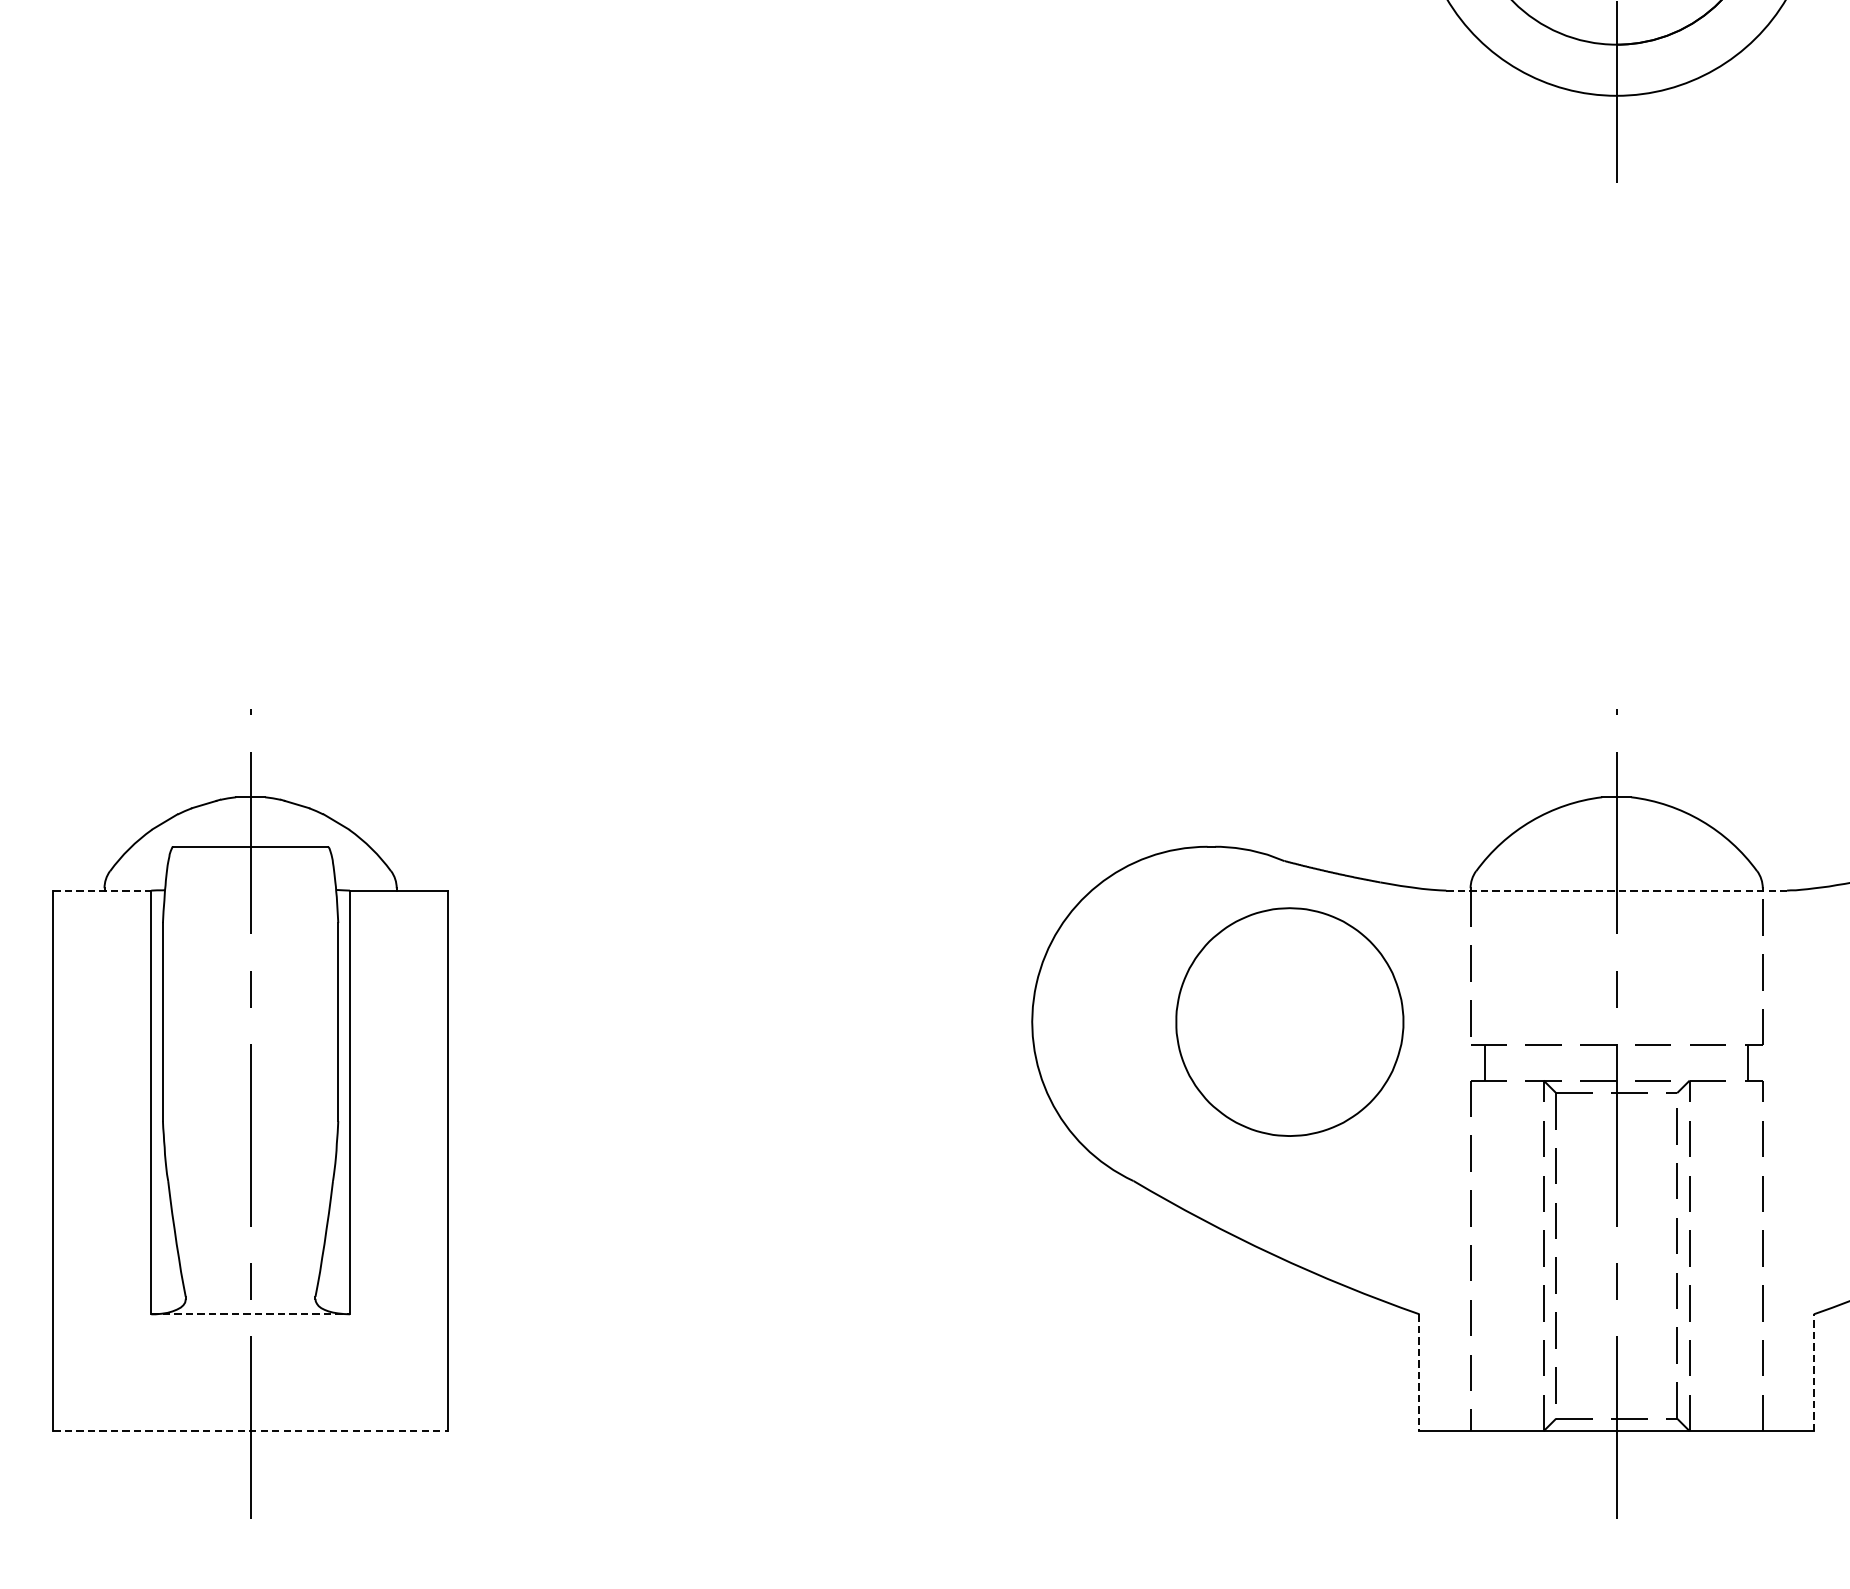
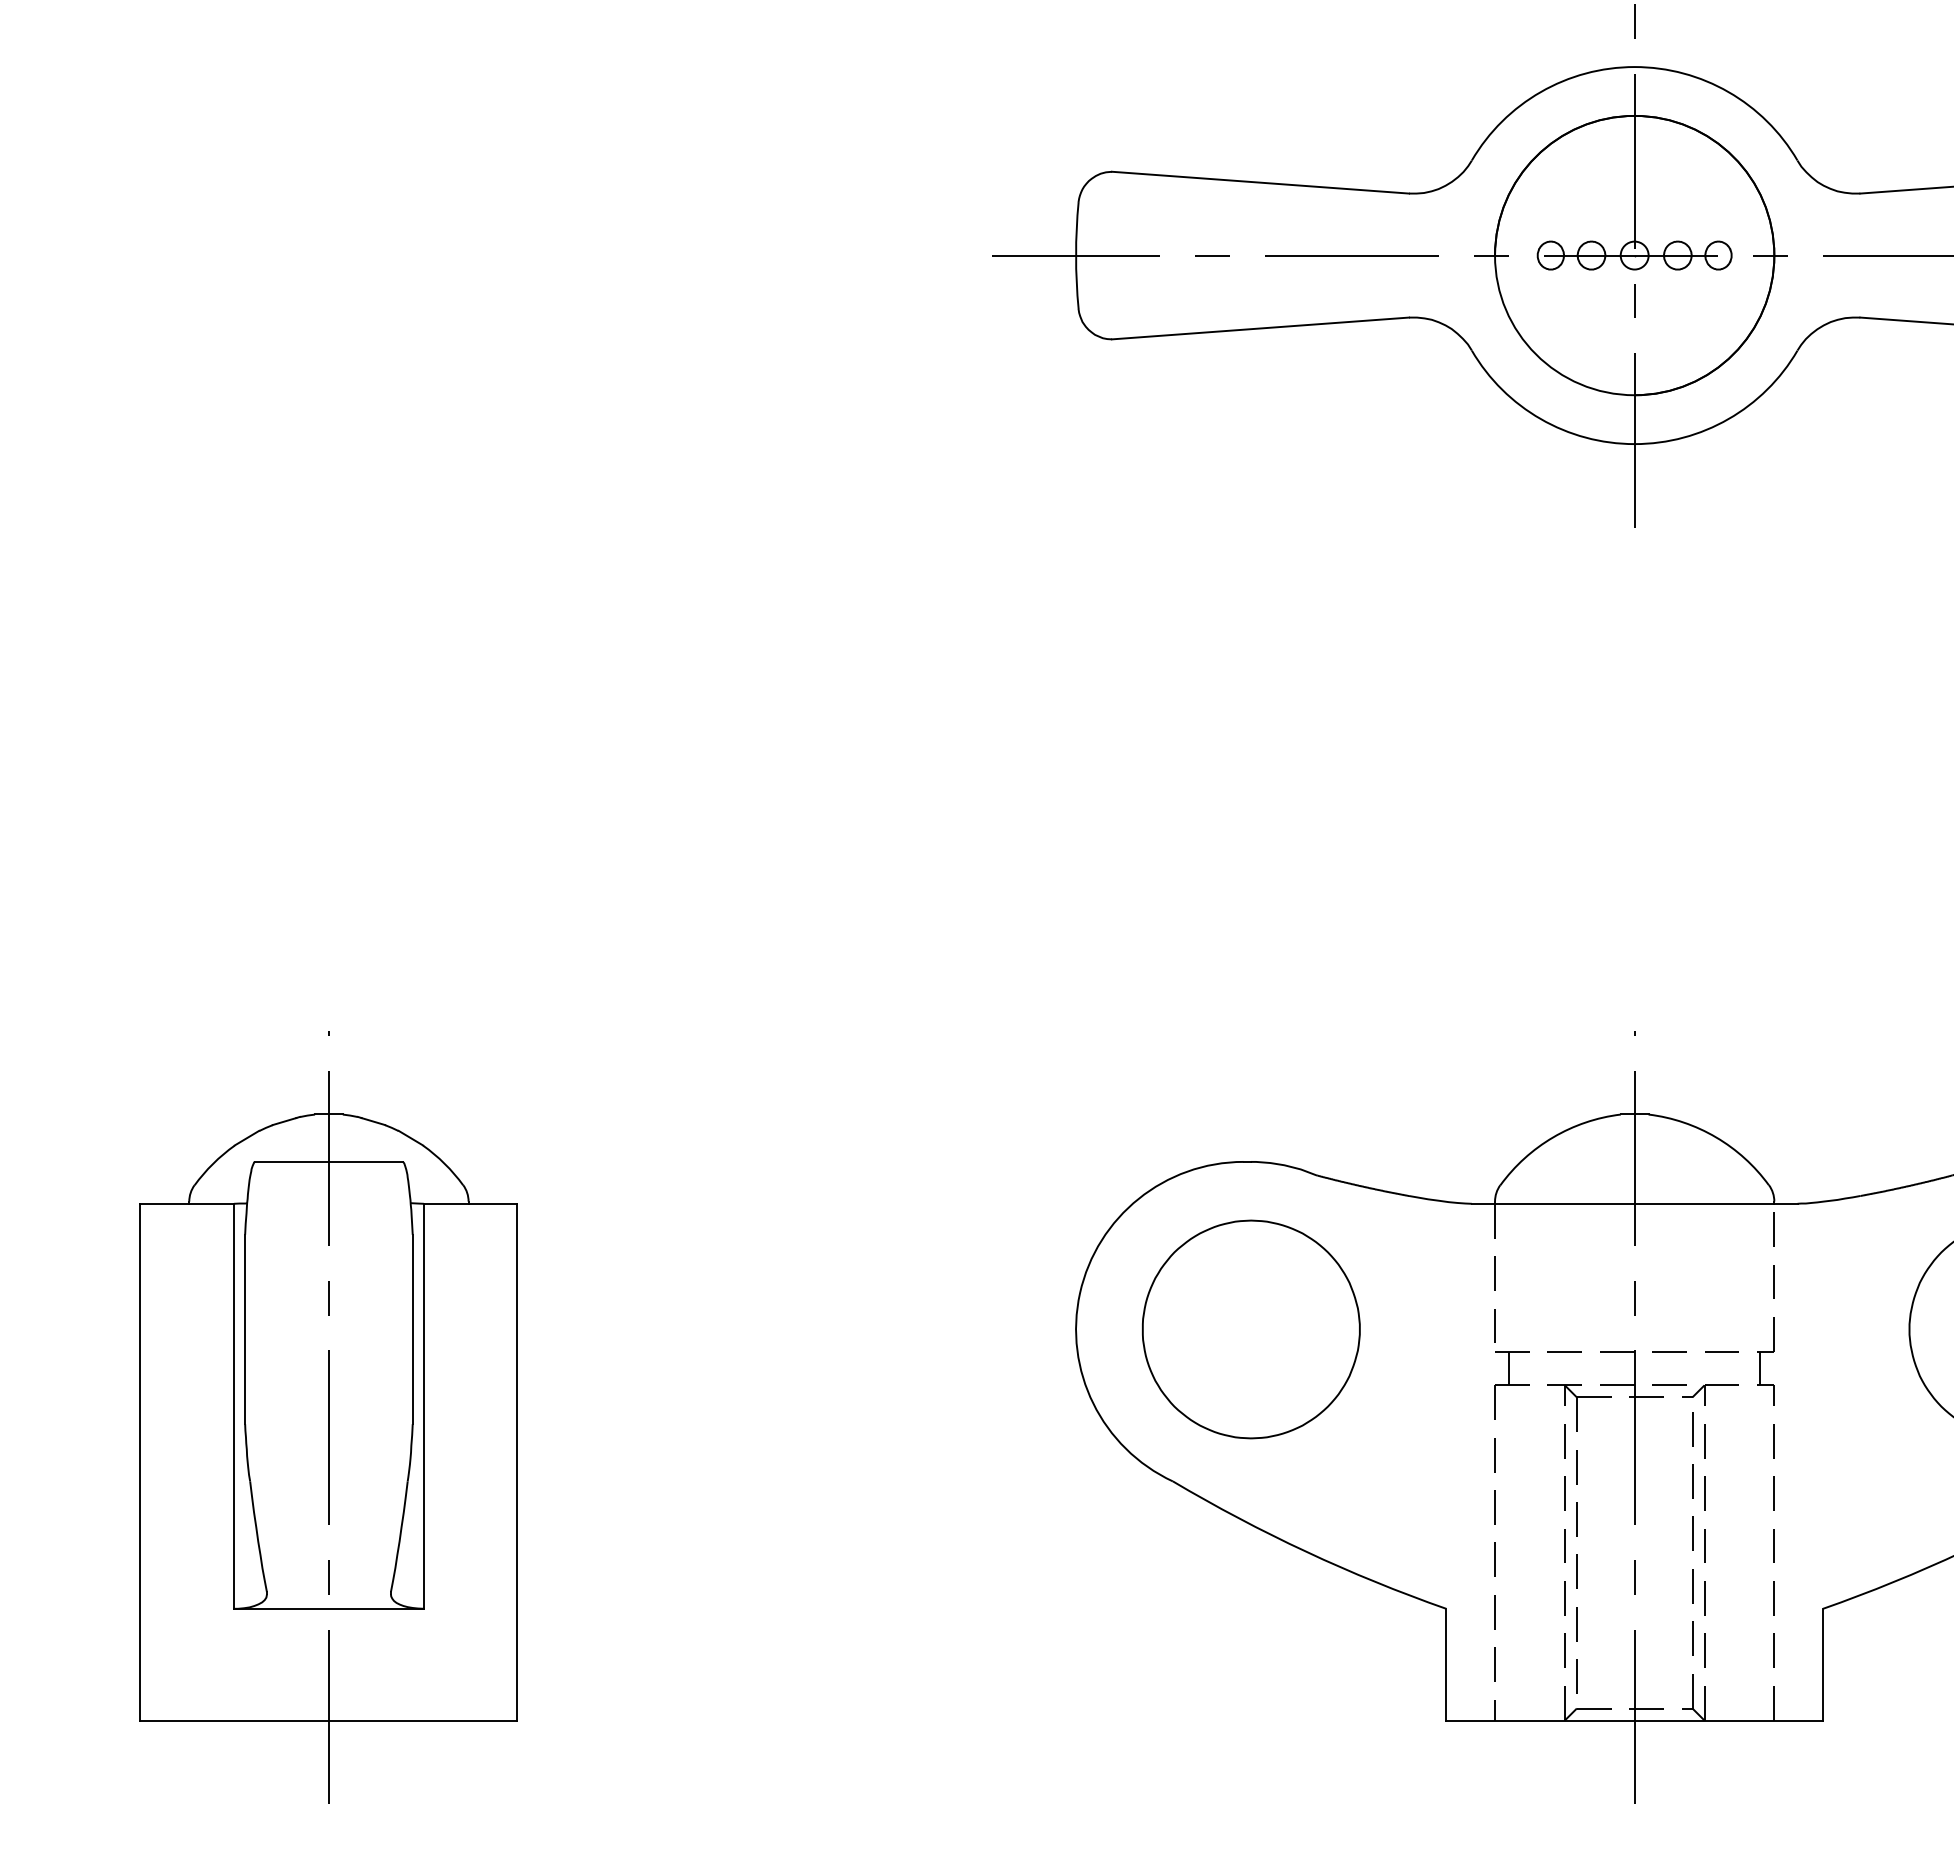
line: (102, 890) -> (187, 1203), dashed -> solid
line: (1616, 890) -> (1634, 1203), dashed -> solid
part: (1290, 1022) -> (1251, 1329), moved
line: (250, 1314) -> (328, 1608), dashed -> solid
line: (1419, 1372) -> (1446, 1664), dashed -> solid
line: (1814, 1372) -> (1823, 1664), dashed -> solid
line: (250, 1431) -> (328, 1720), dashed -> solid

